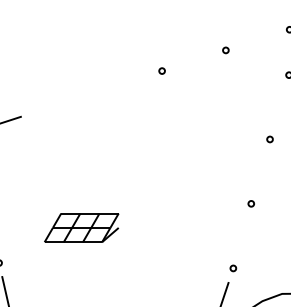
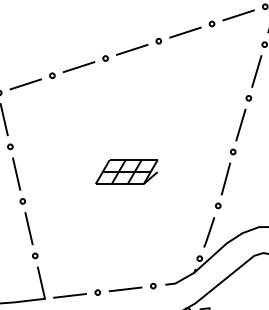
line: (257, 40) -> (238, 15), added
line: (194, 60) -> (185, 32), added
line: (130, 80) -> (132, 49), added
part: (65, 101) -> (78, 66), added
line: (279, 107) -> (256, 71), added
line: (260, 170) -> (240, 124), added
part: (81, 227) -> (126, 171), moved
line: (242, 235) -> (225, 178), added

